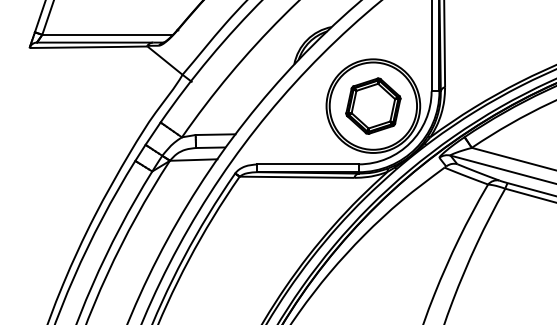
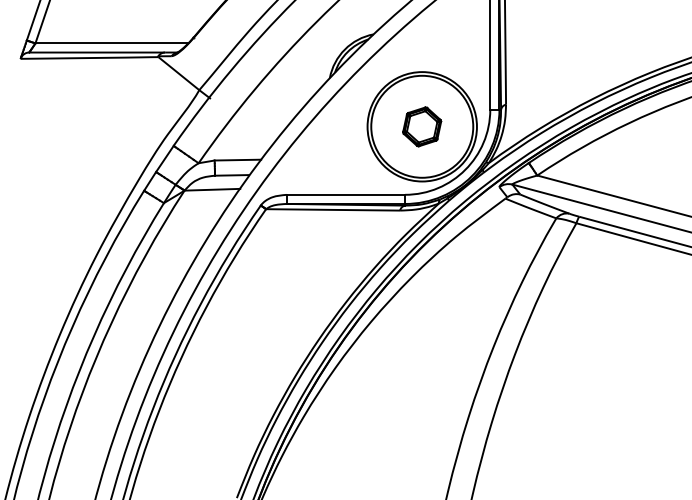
part: (372, 105) -> (421, 126), size x0.6

